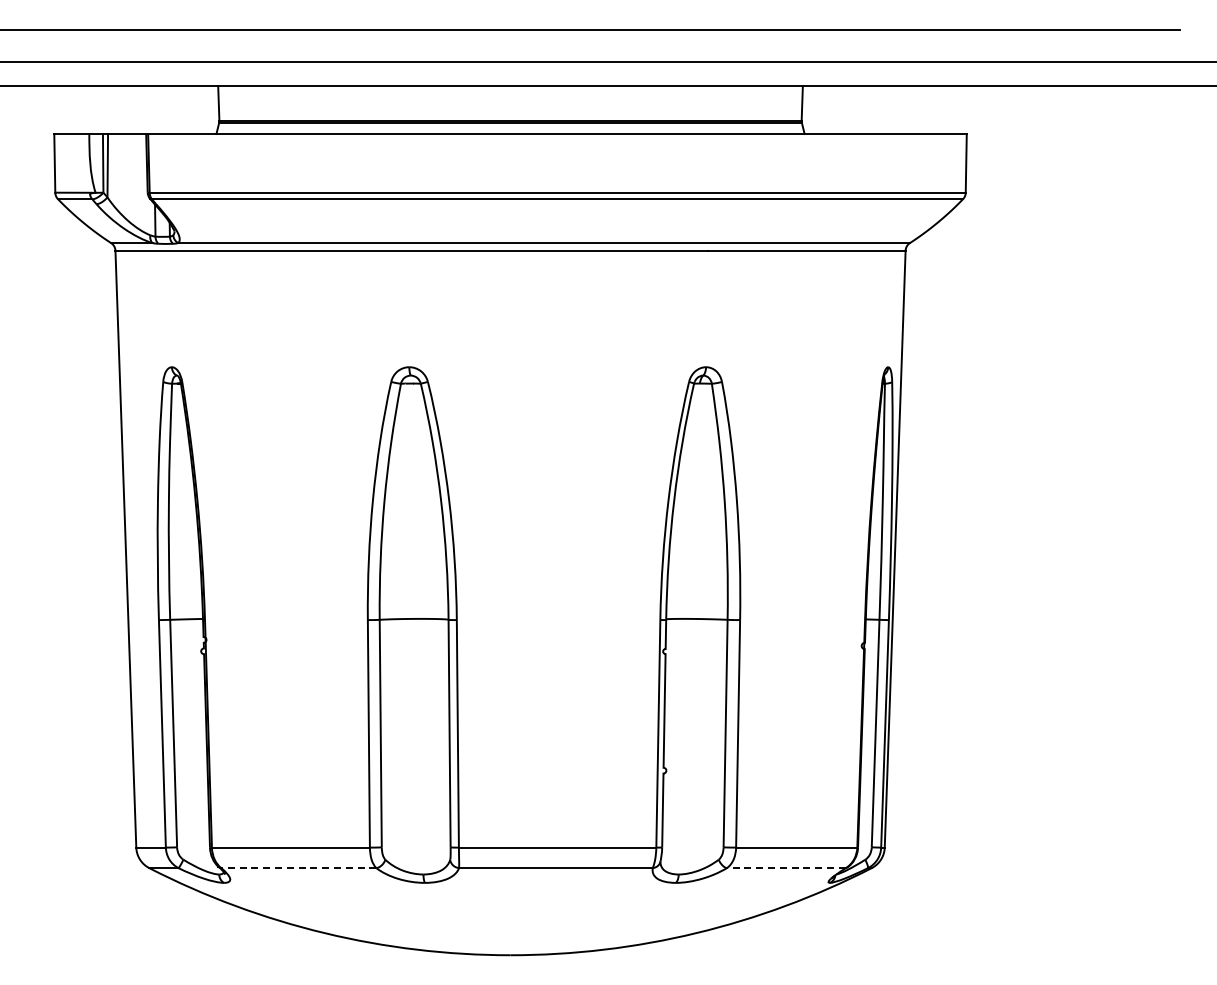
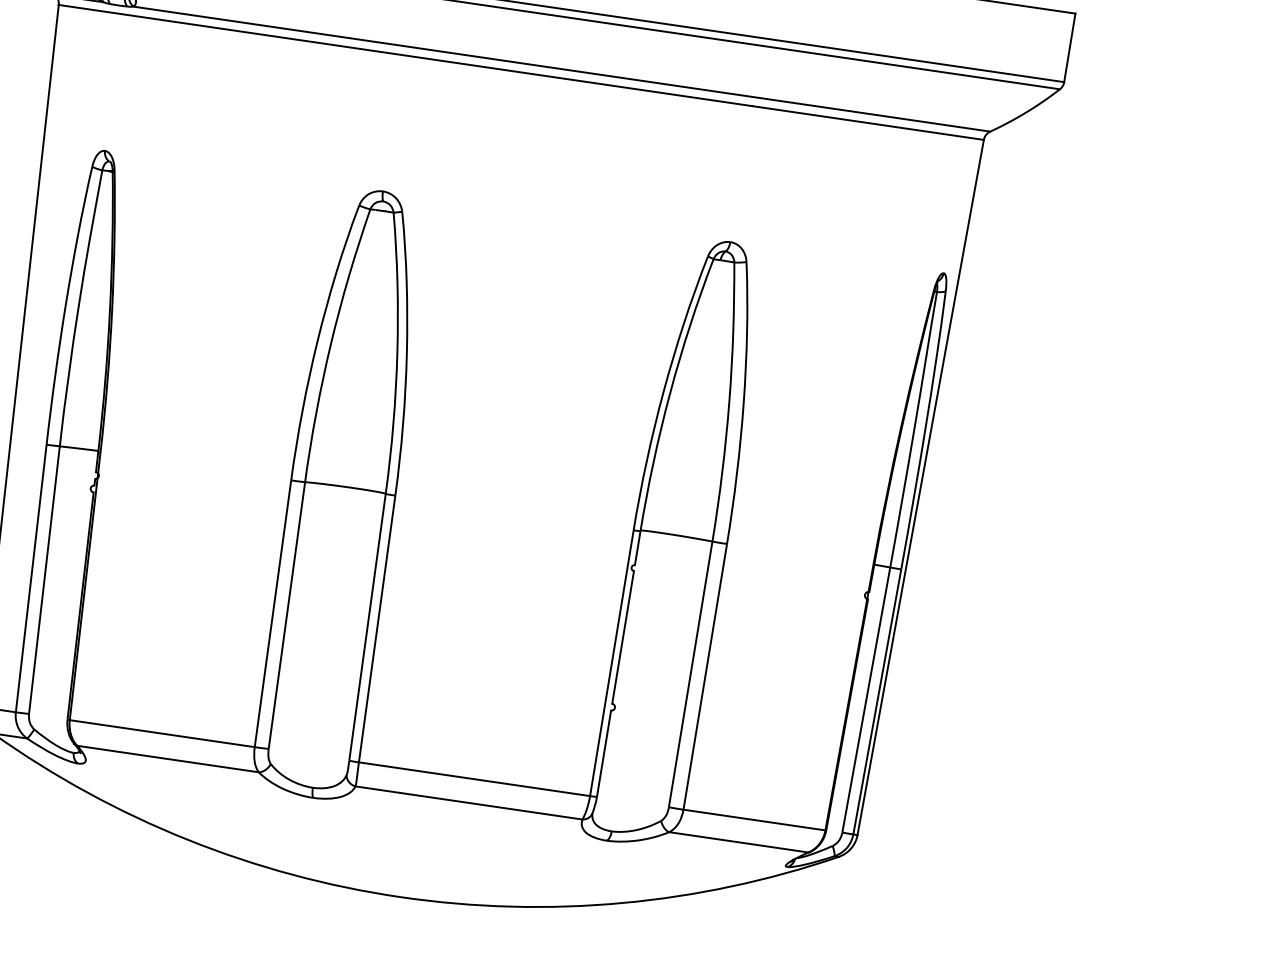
line: (298, 868) -> (167, 759), dashed -> solid
line: (785, 868) -> (737, 842), dashed -> solid

